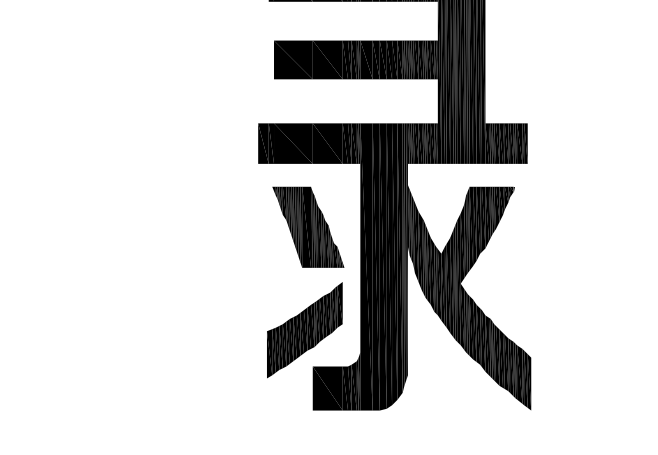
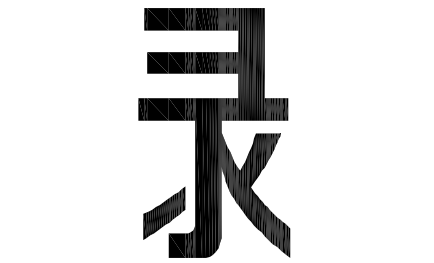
part: (308, 226) -> (166, 155), removed

